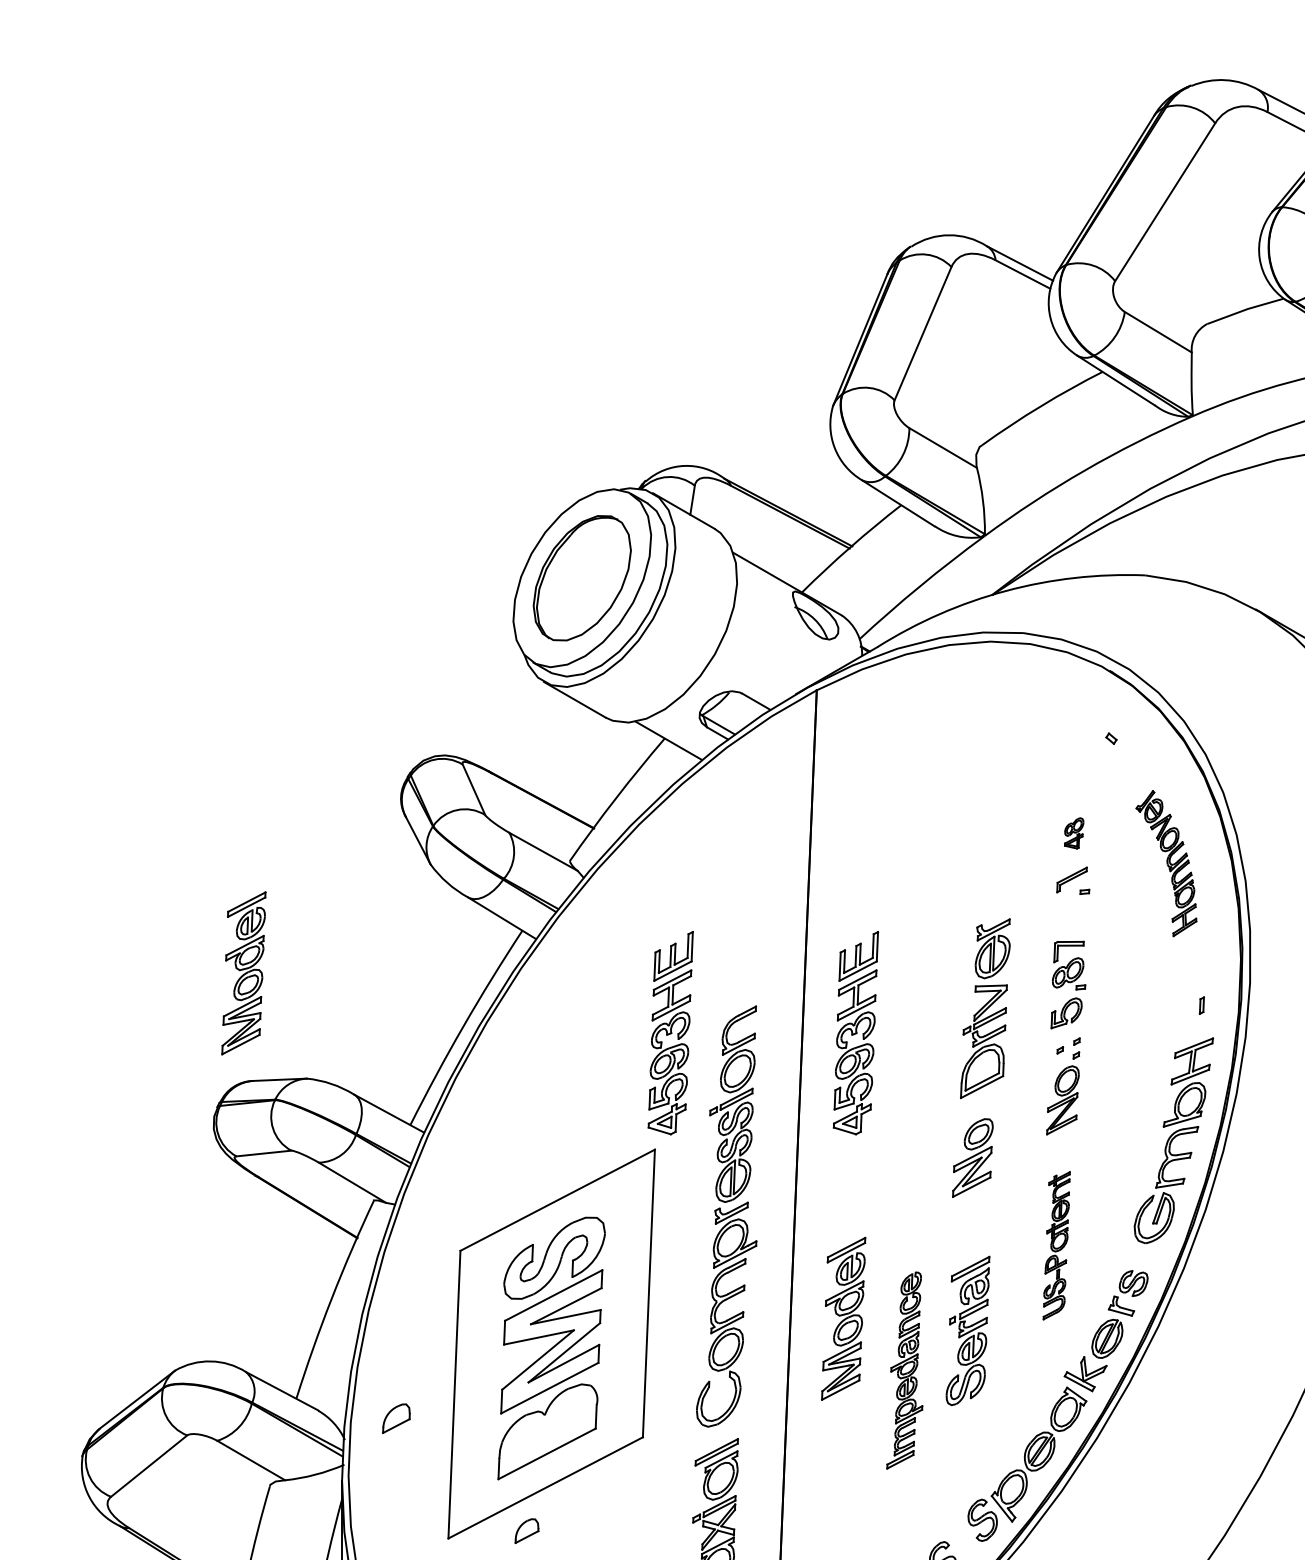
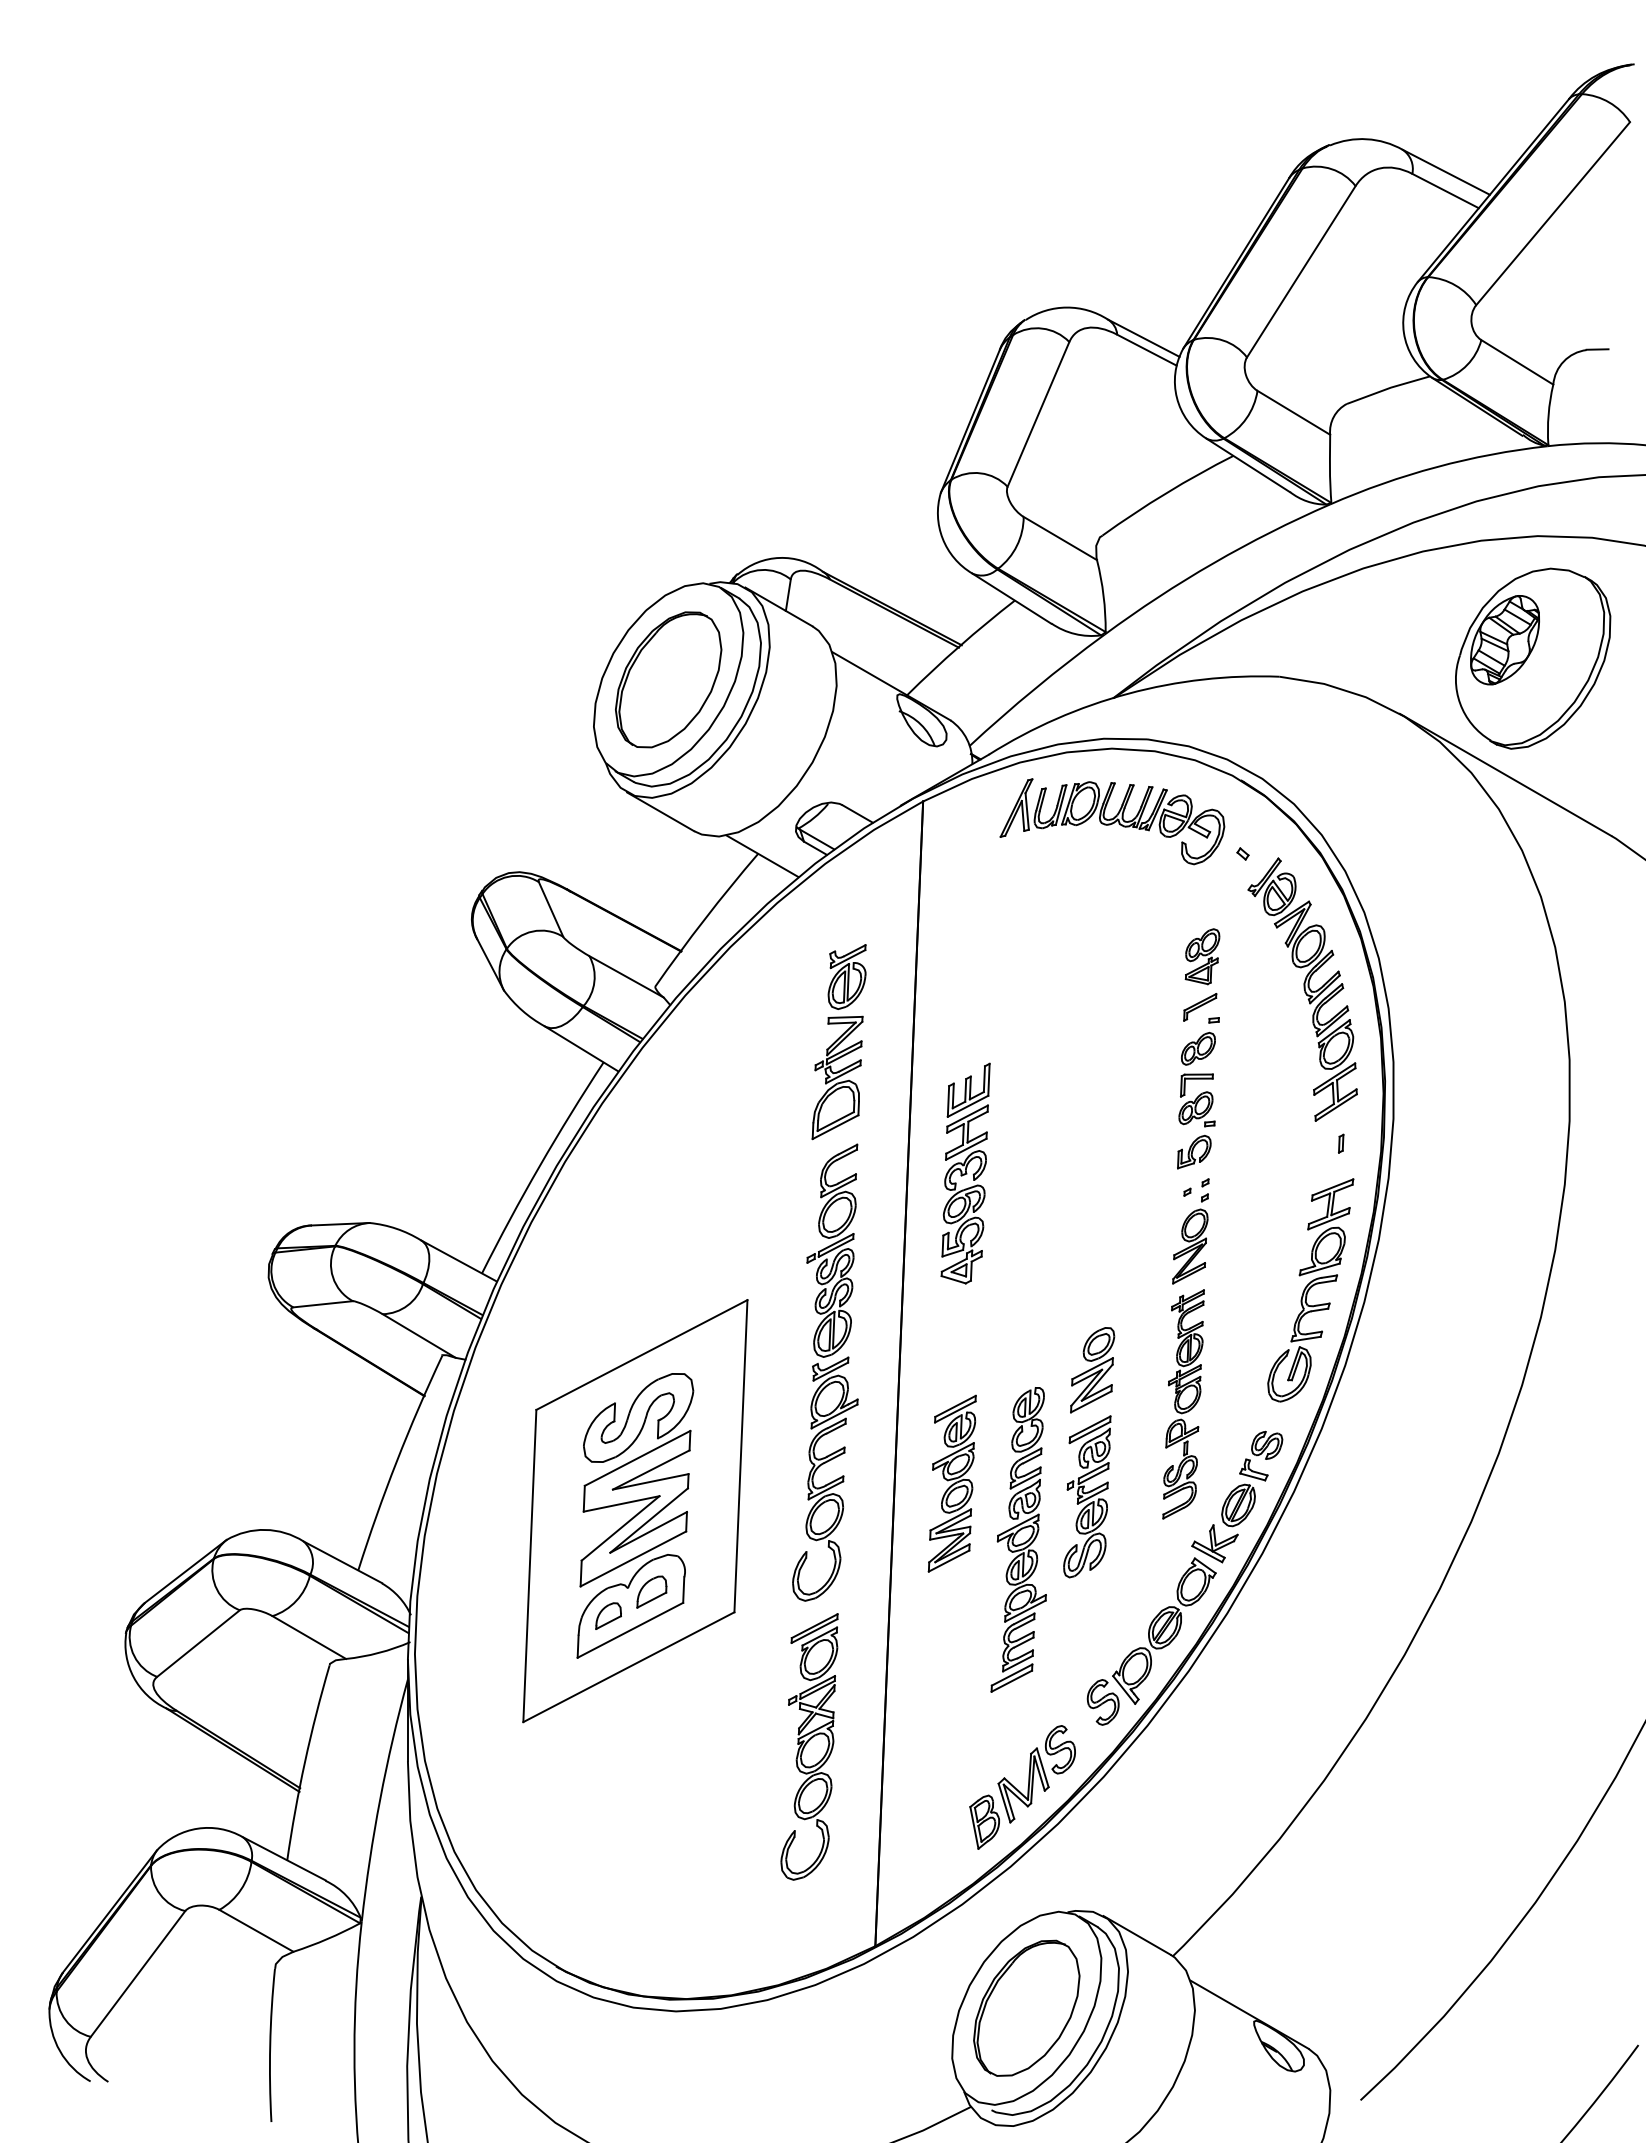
part: (991, 708) -> (1112, 821), added
part: (1074, 833) -> (1202, 956), size x1.67
part: (1166, 863) -> (1302, 989), size x1.67
part: (1070, 917) -> (1198, 1048), added
part: (243, 973) -> (300, 1108), removed
part: (984, 1009) -> (838, 1042), moved
part: (670, 1033) -> (764, 1173), removed
part: (972, 1158) -> (1092, 1370), moved
part: (1056, 1245) -> (1183, 1404), size x1.43
part: (904, 1370) -> (1018, 1539), size x1.43
part: (396, 1418) -> (651, 1591), moved
part: (526, 1530) -> (608, 1615), moved

